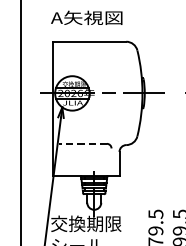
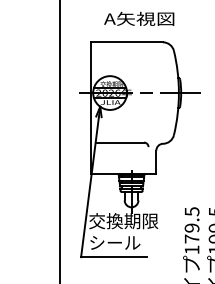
text: (87, 17) -> (139, 18), moved
line: (82, 143) -> (120, 142), dashed -> solid

